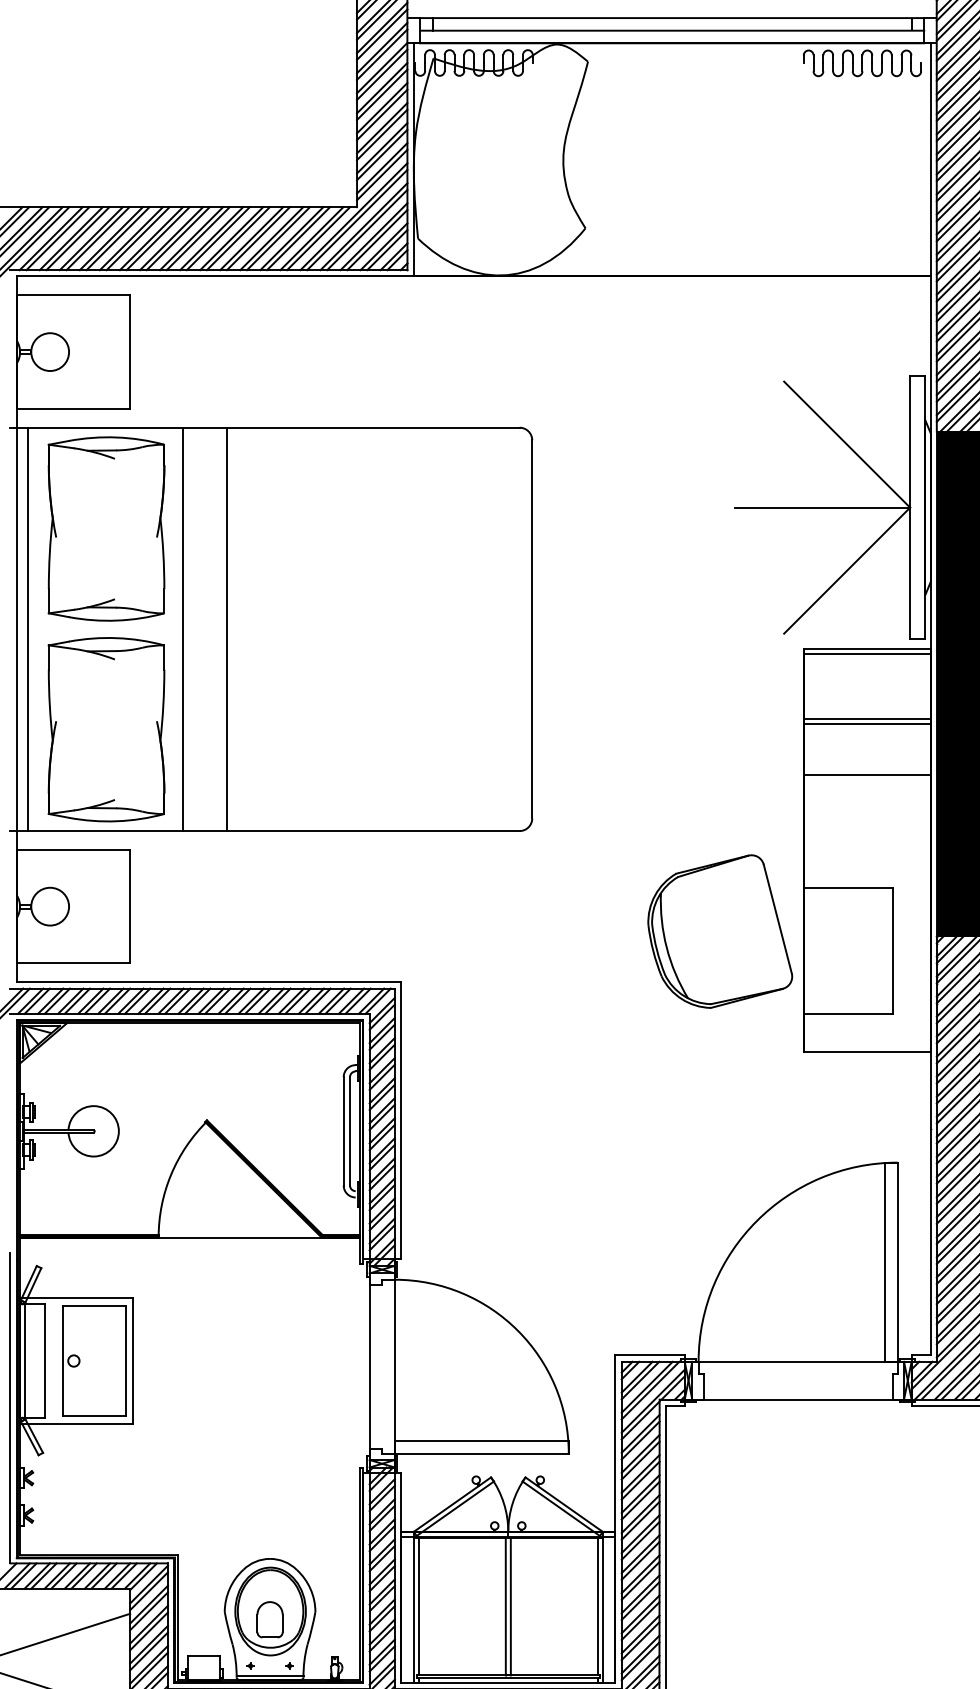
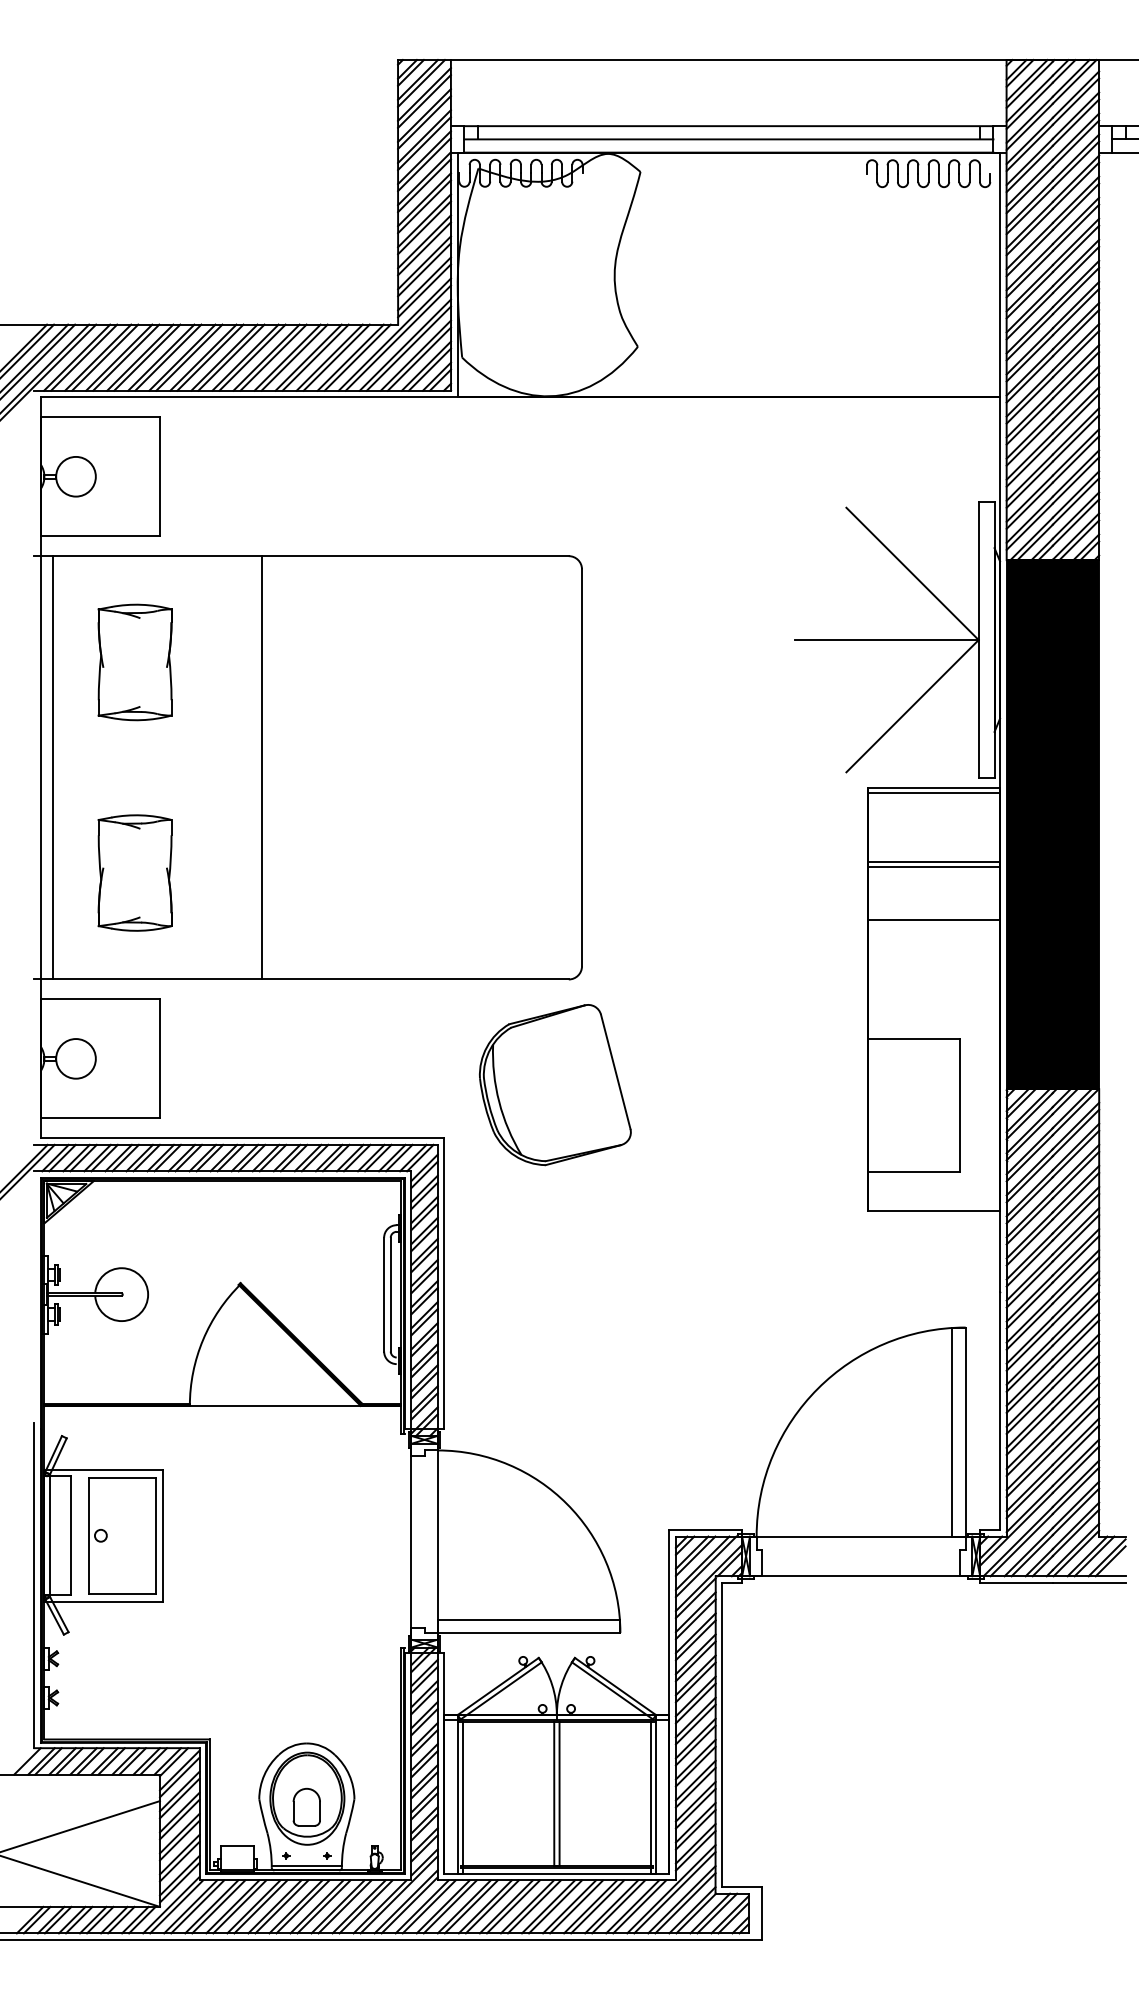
part: (105, 529) -> (134, 662), size x0.6
line: (183, 629) -> (215, 767), removed
part: (105, 729) -> (134, 872), size x0.6
part: (720, 932) -> (555, 1085), moved

